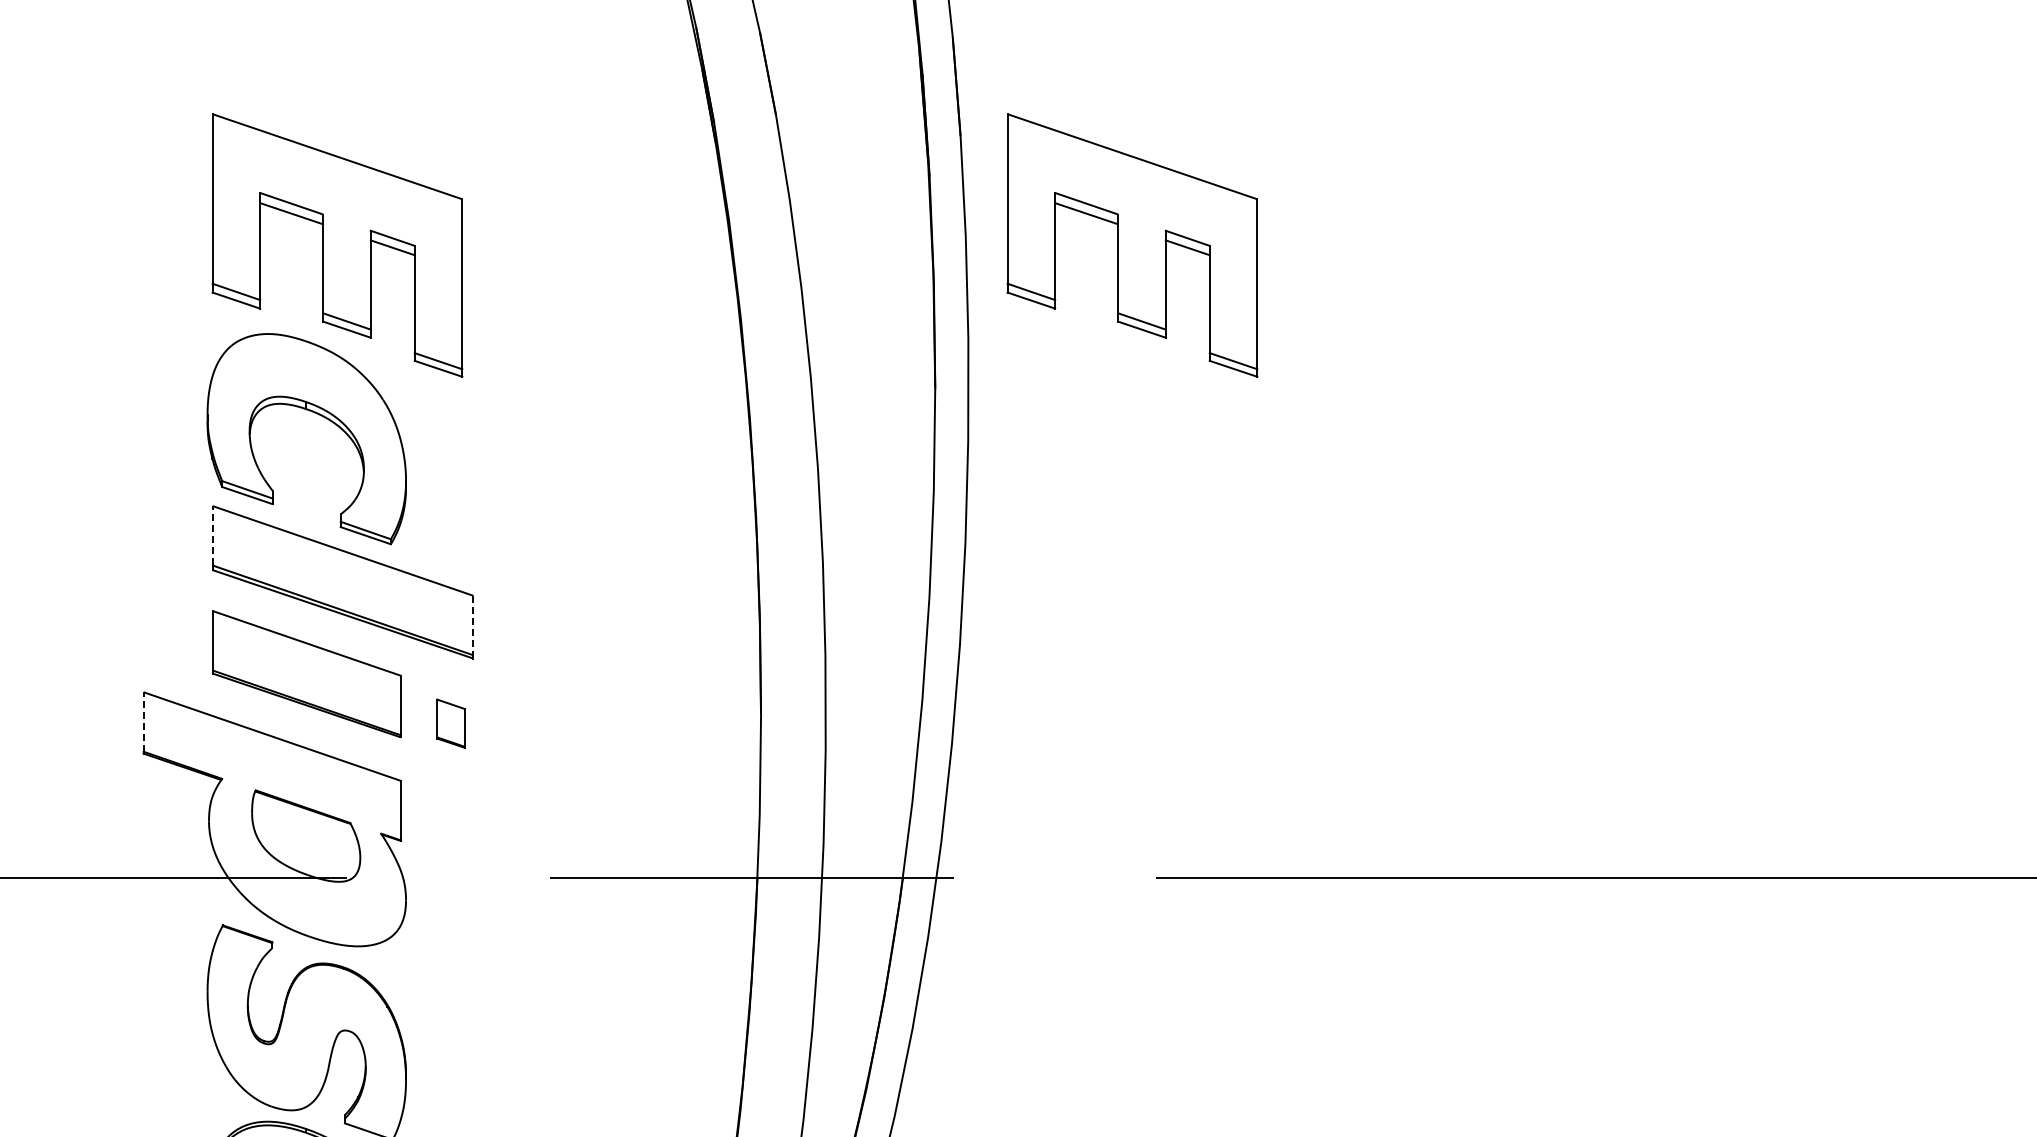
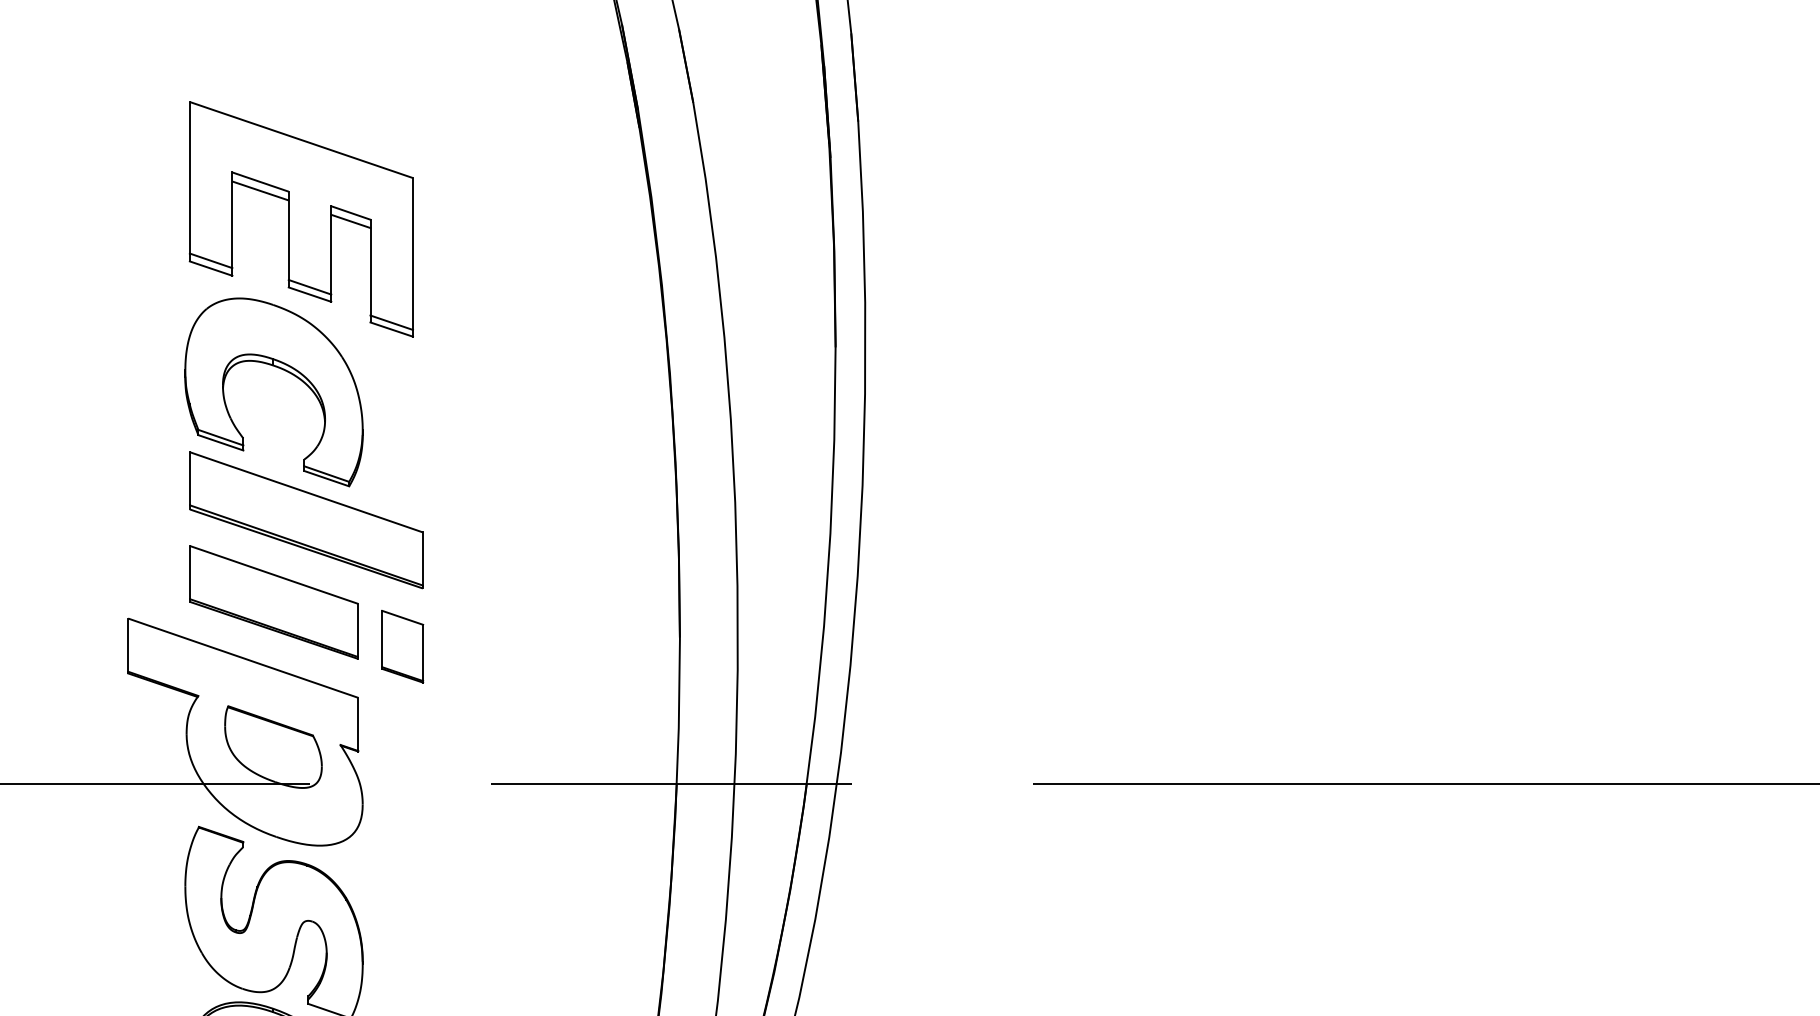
part: (1132, 245) -> (1011, 219), removed
line: (212, 535) -> (189, 478), dashed -> solid
line: (473, 625) -> (422, 558), dashed -> solid
line: (143, 721) -> (128, 644), dashed -> solid
part: (450, 723) -> (402, 646), size x1.67

